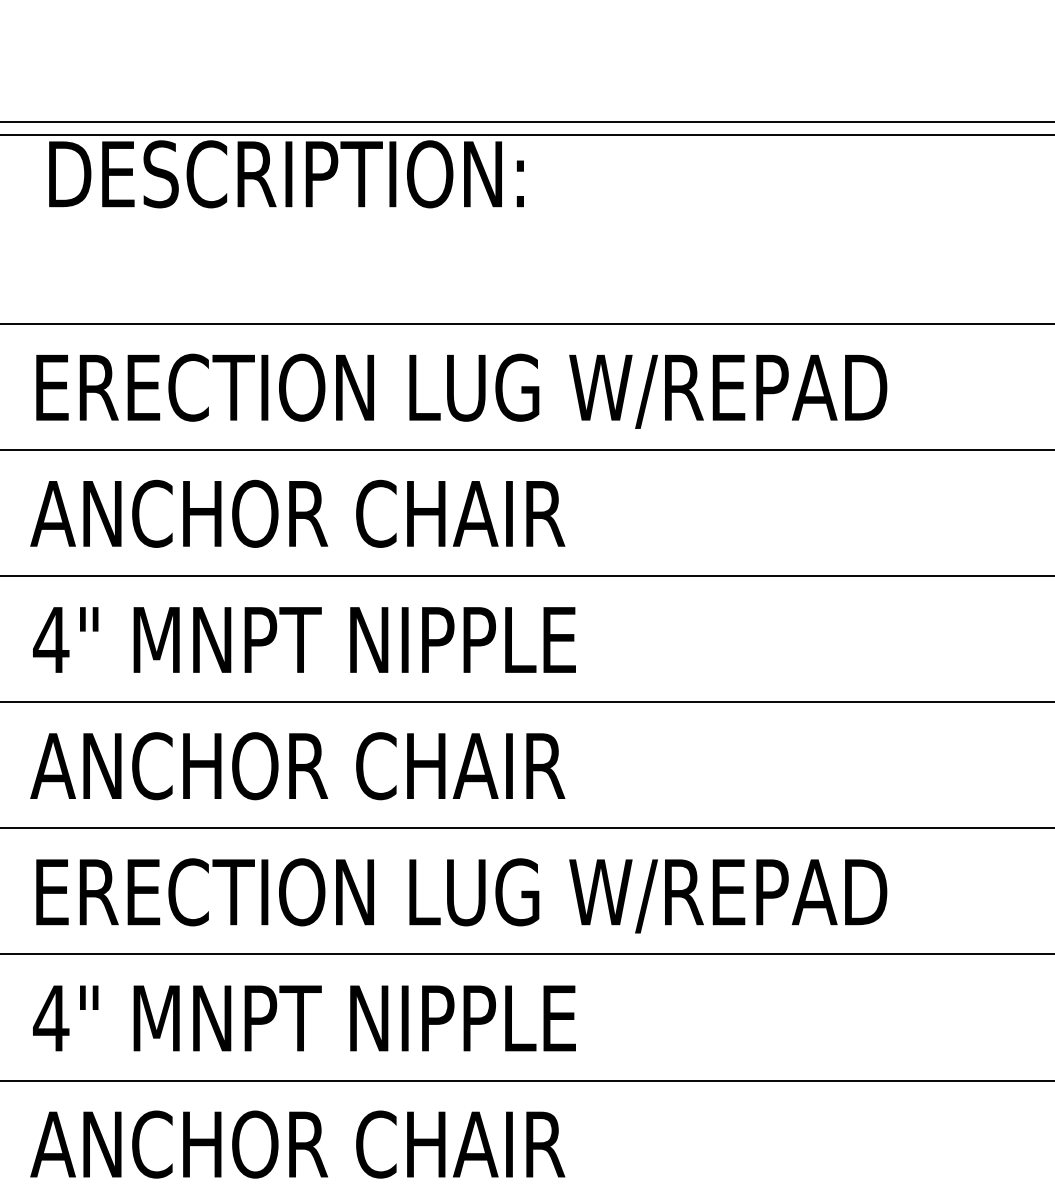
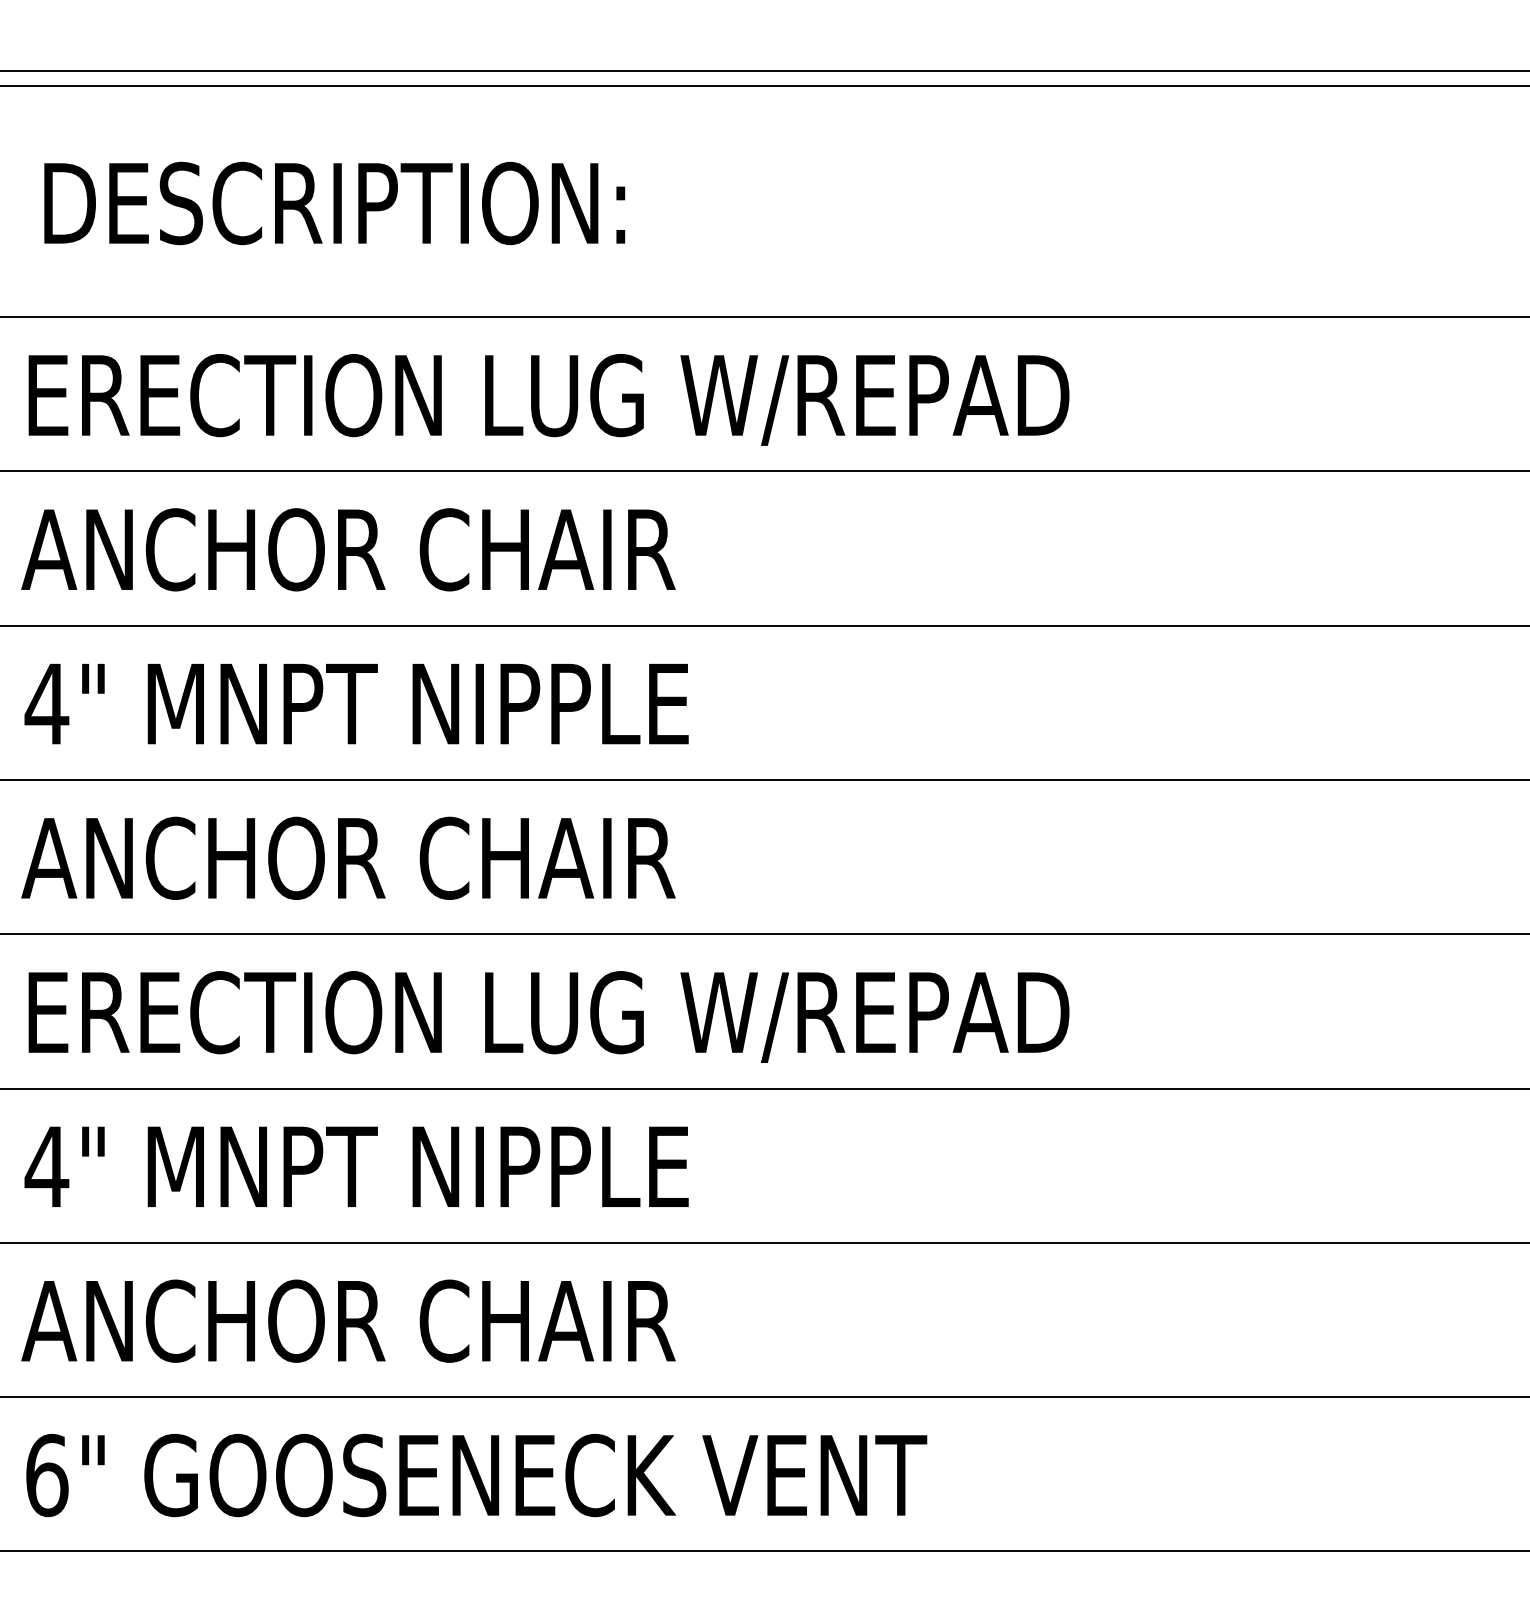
text: (286, 174) -> (334, 203), moved

